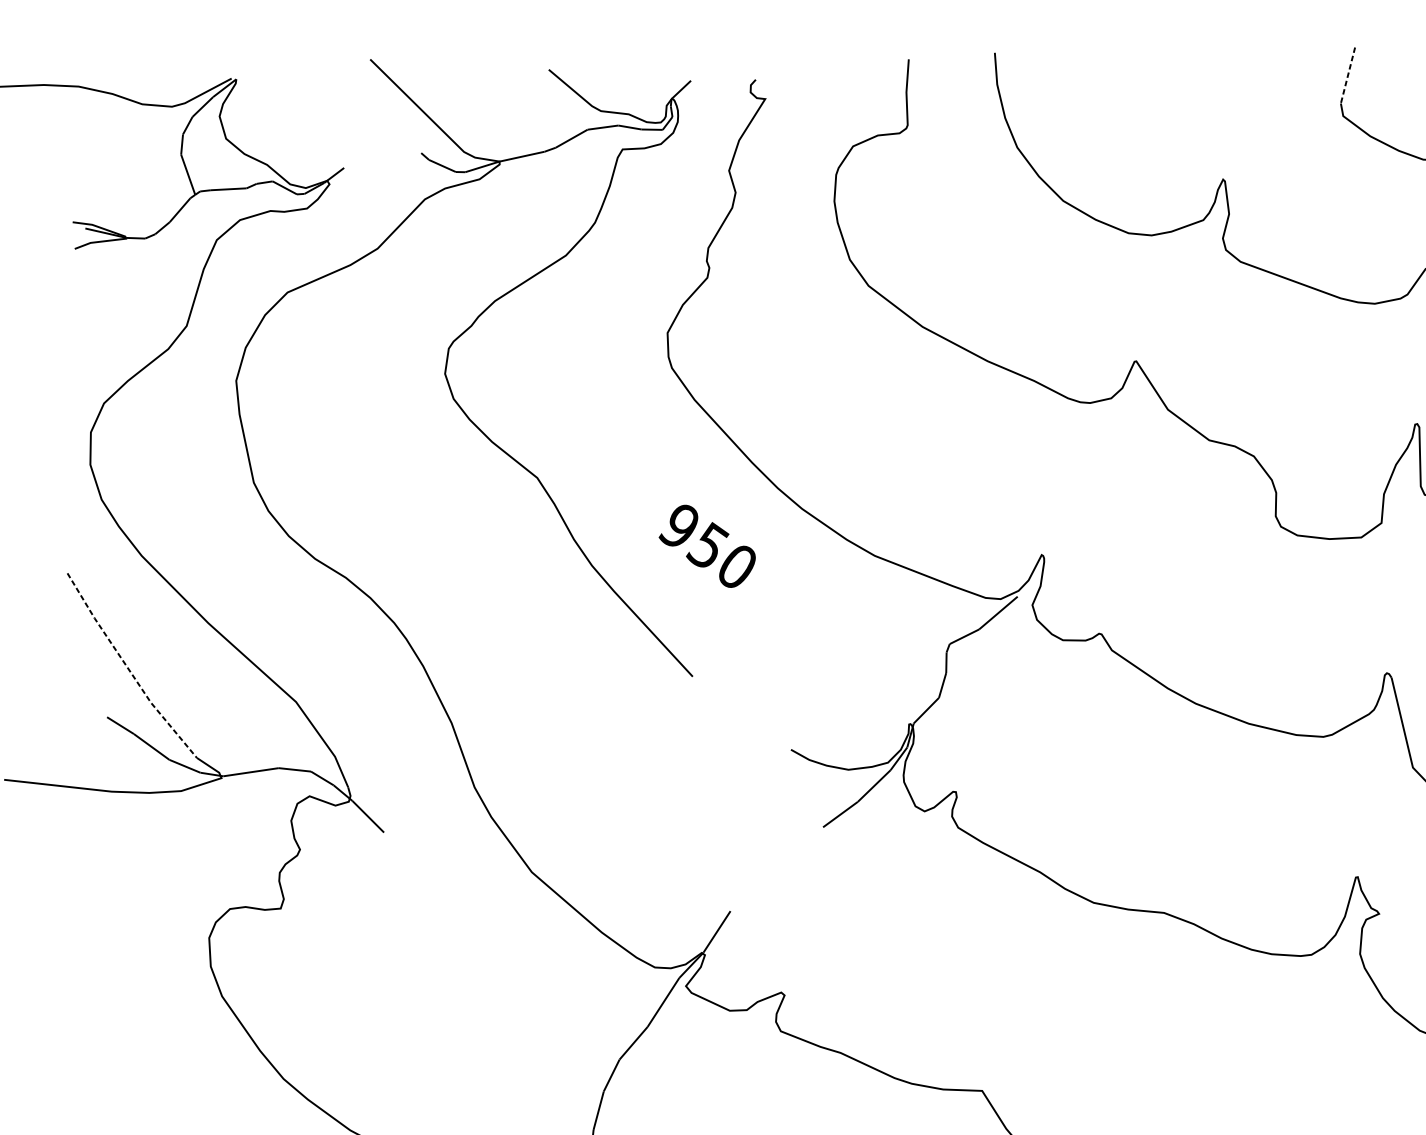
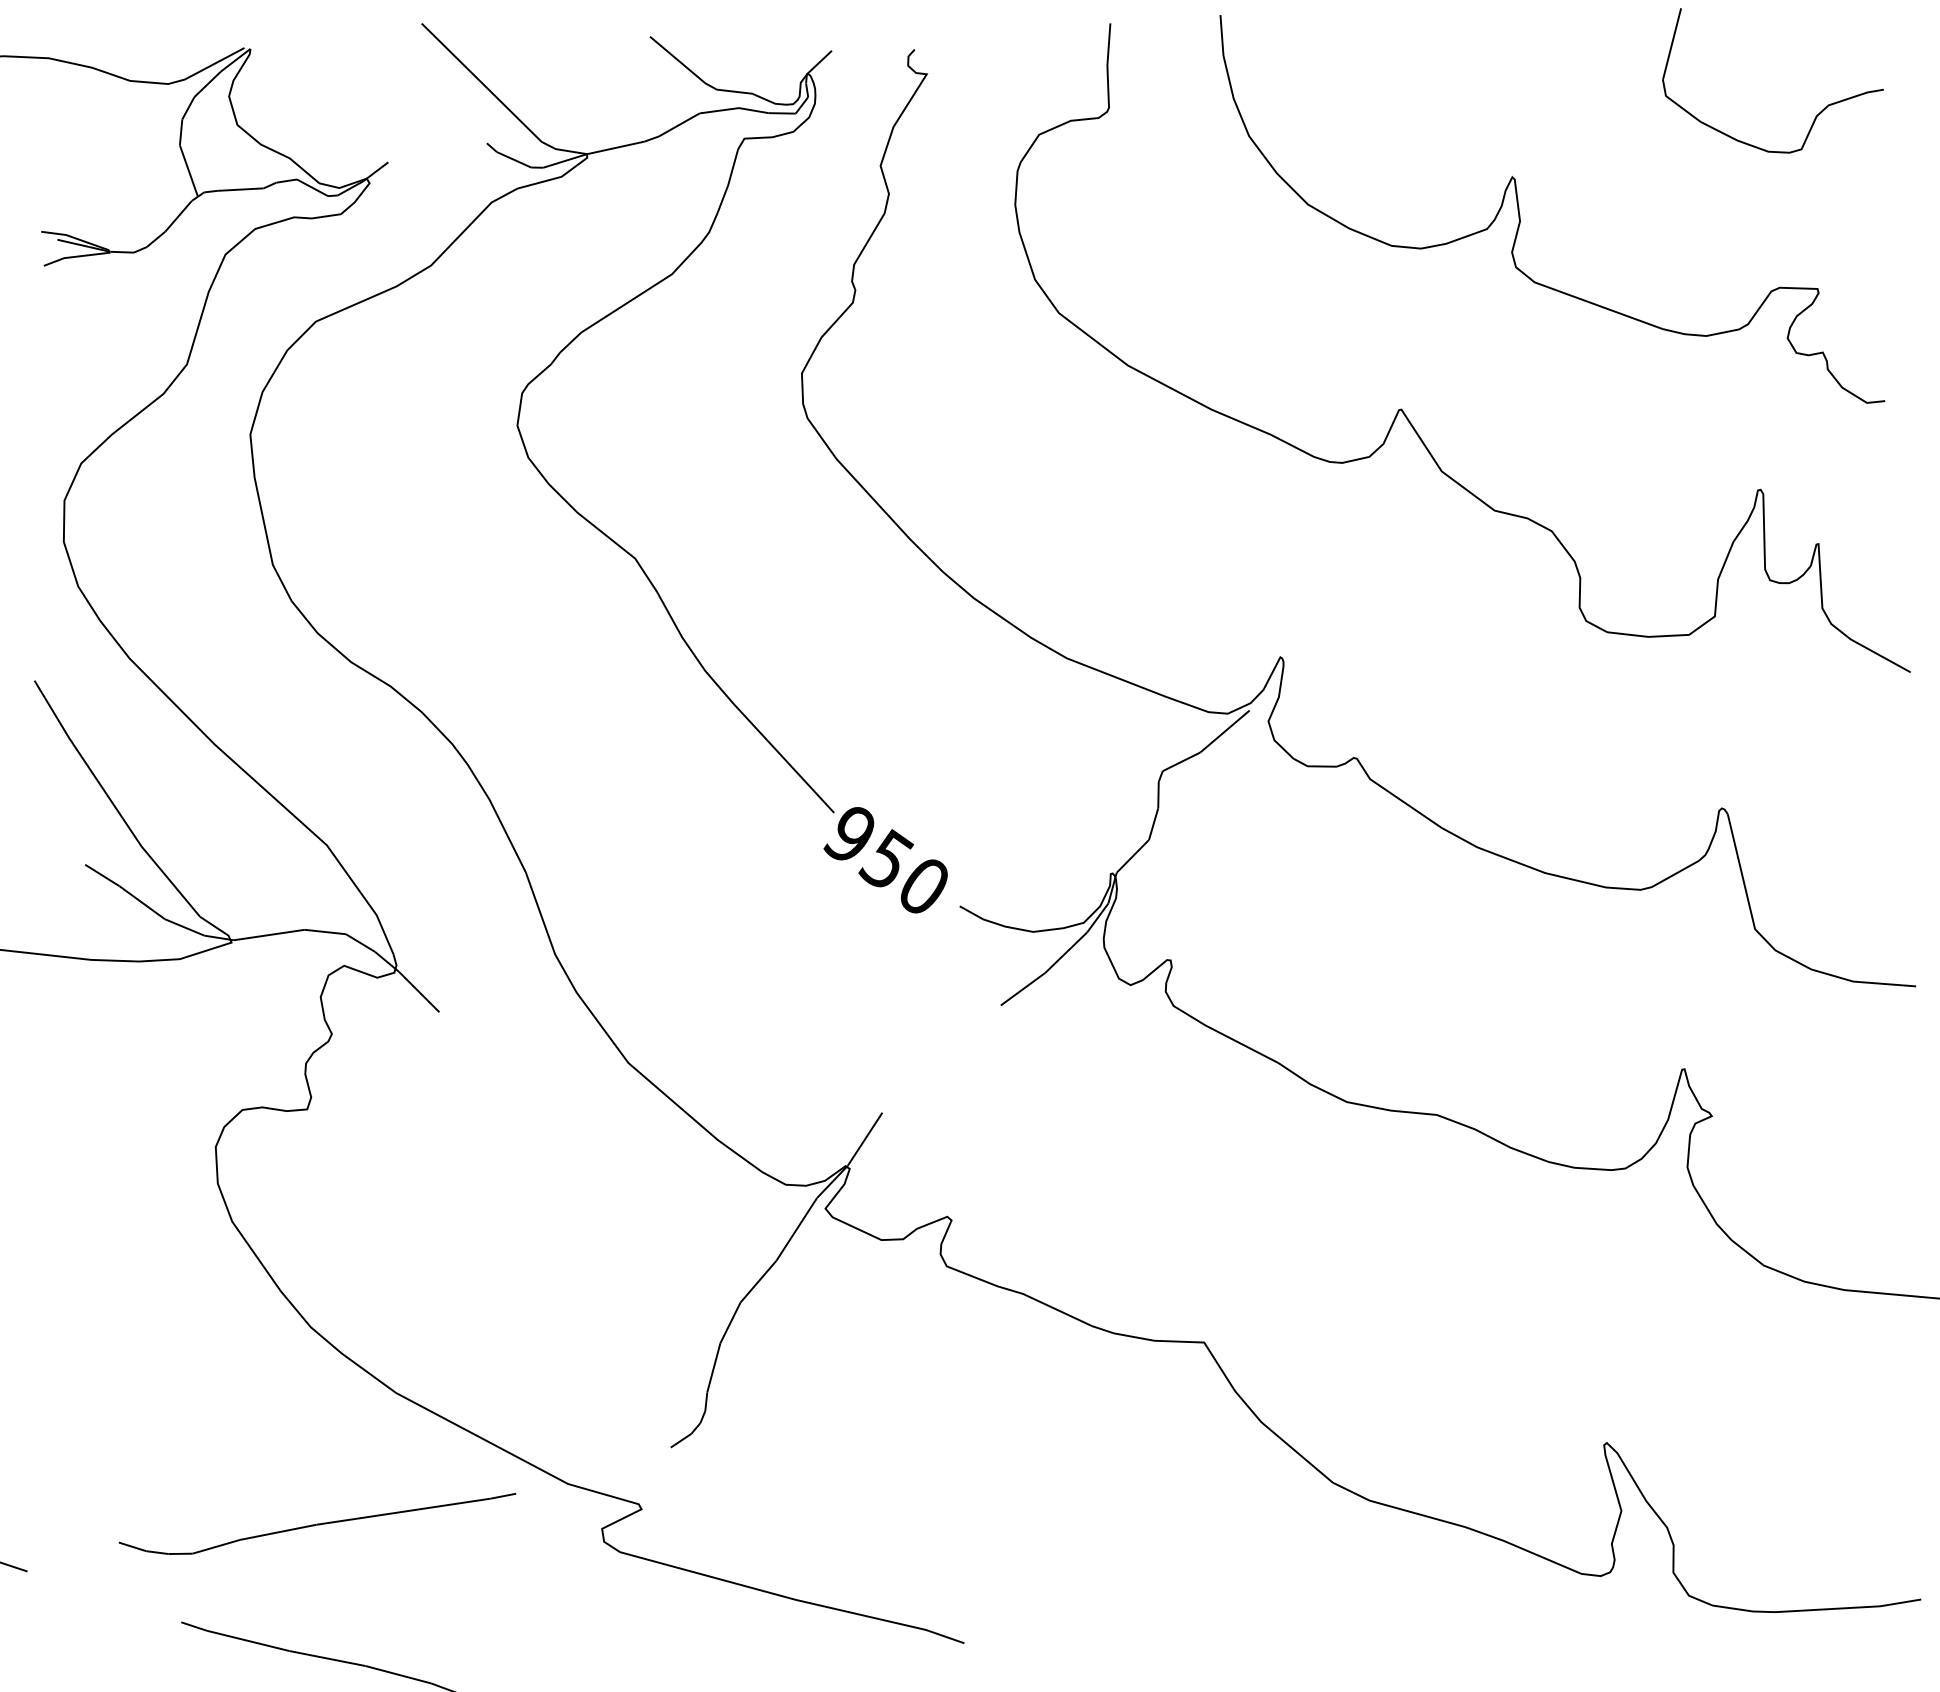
line: (1348, 75) -> (1672, 44), dashed -> solid
text: (707, 546) -> (885, 860), moved
line: (128, 668) -> (112, 802), dashed -> solid

